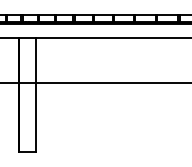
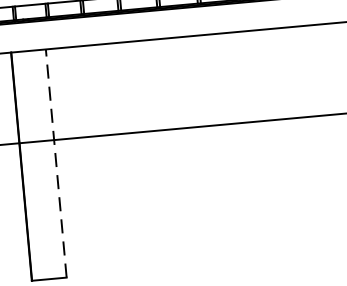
line: (35, 94) -> (55, 163), solid -> dashed

